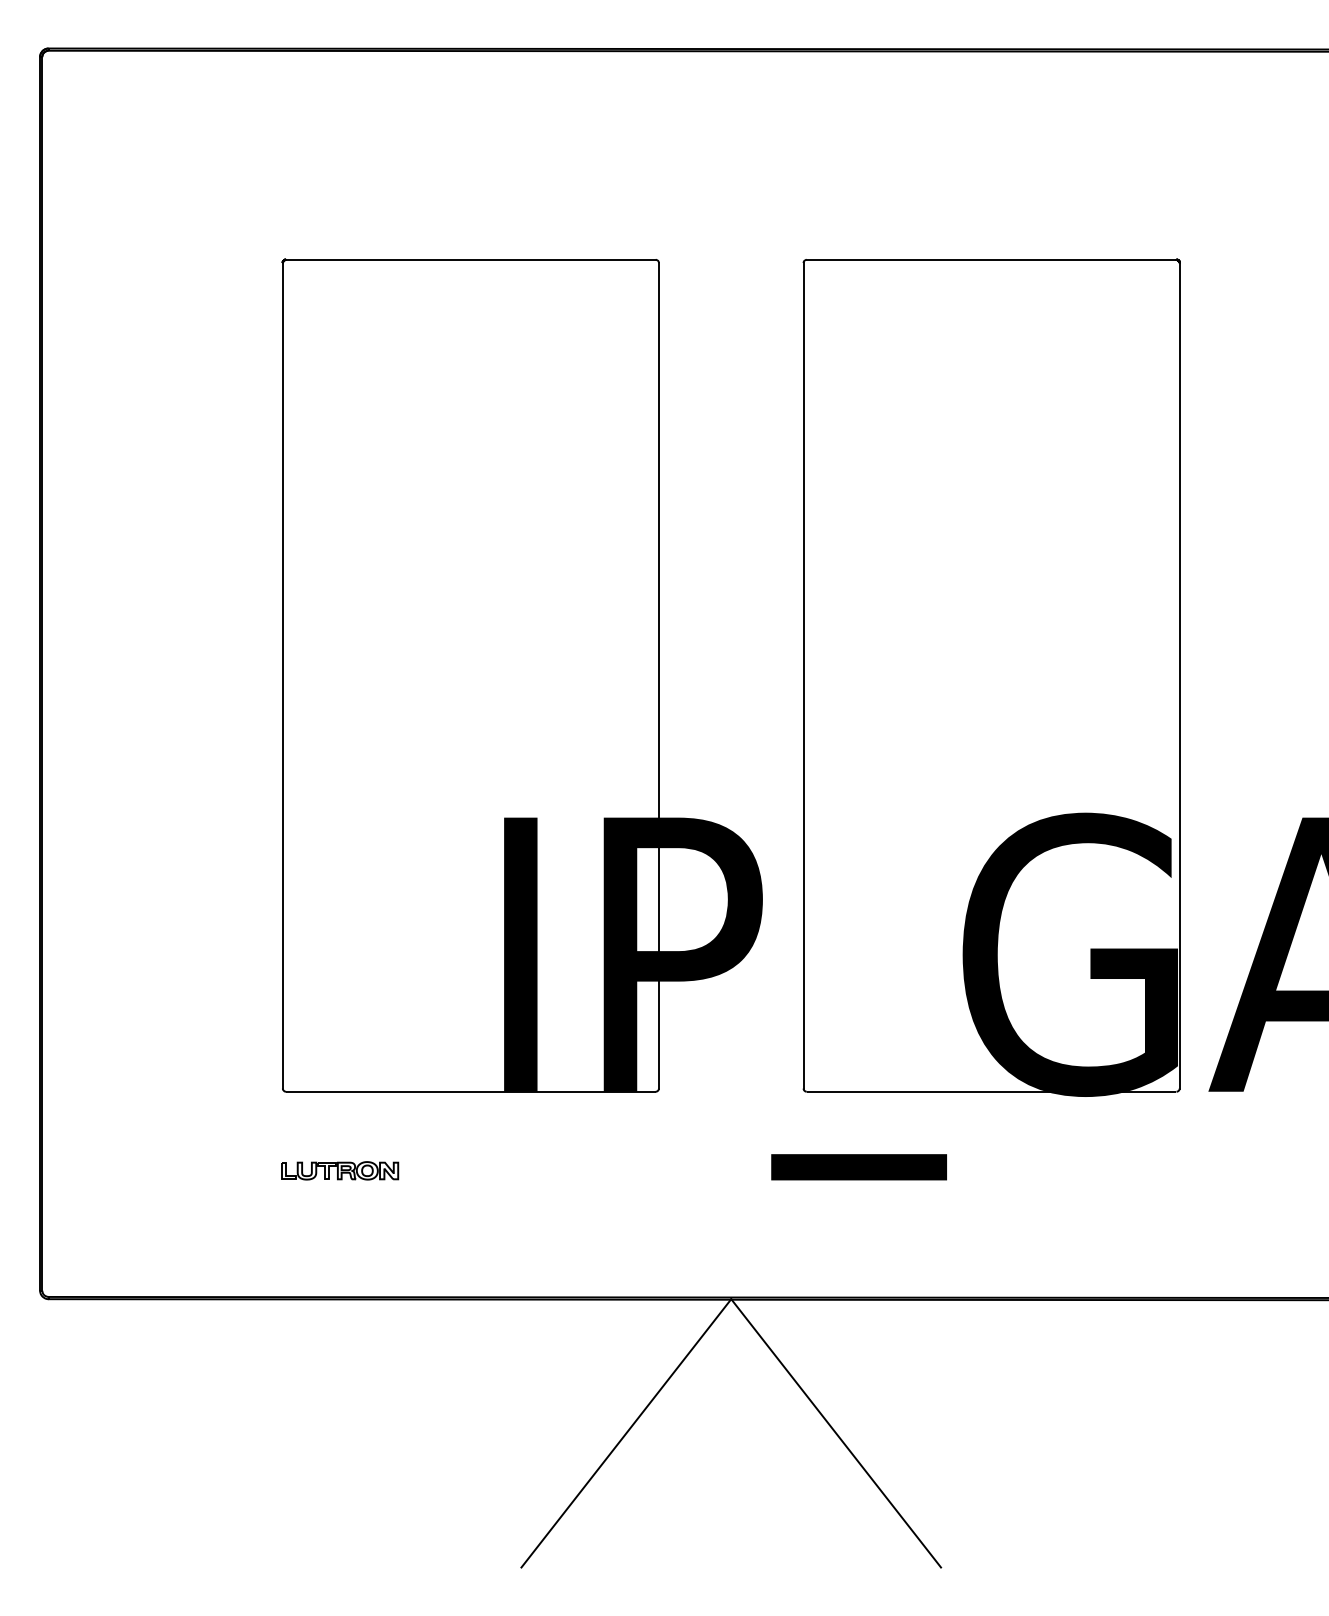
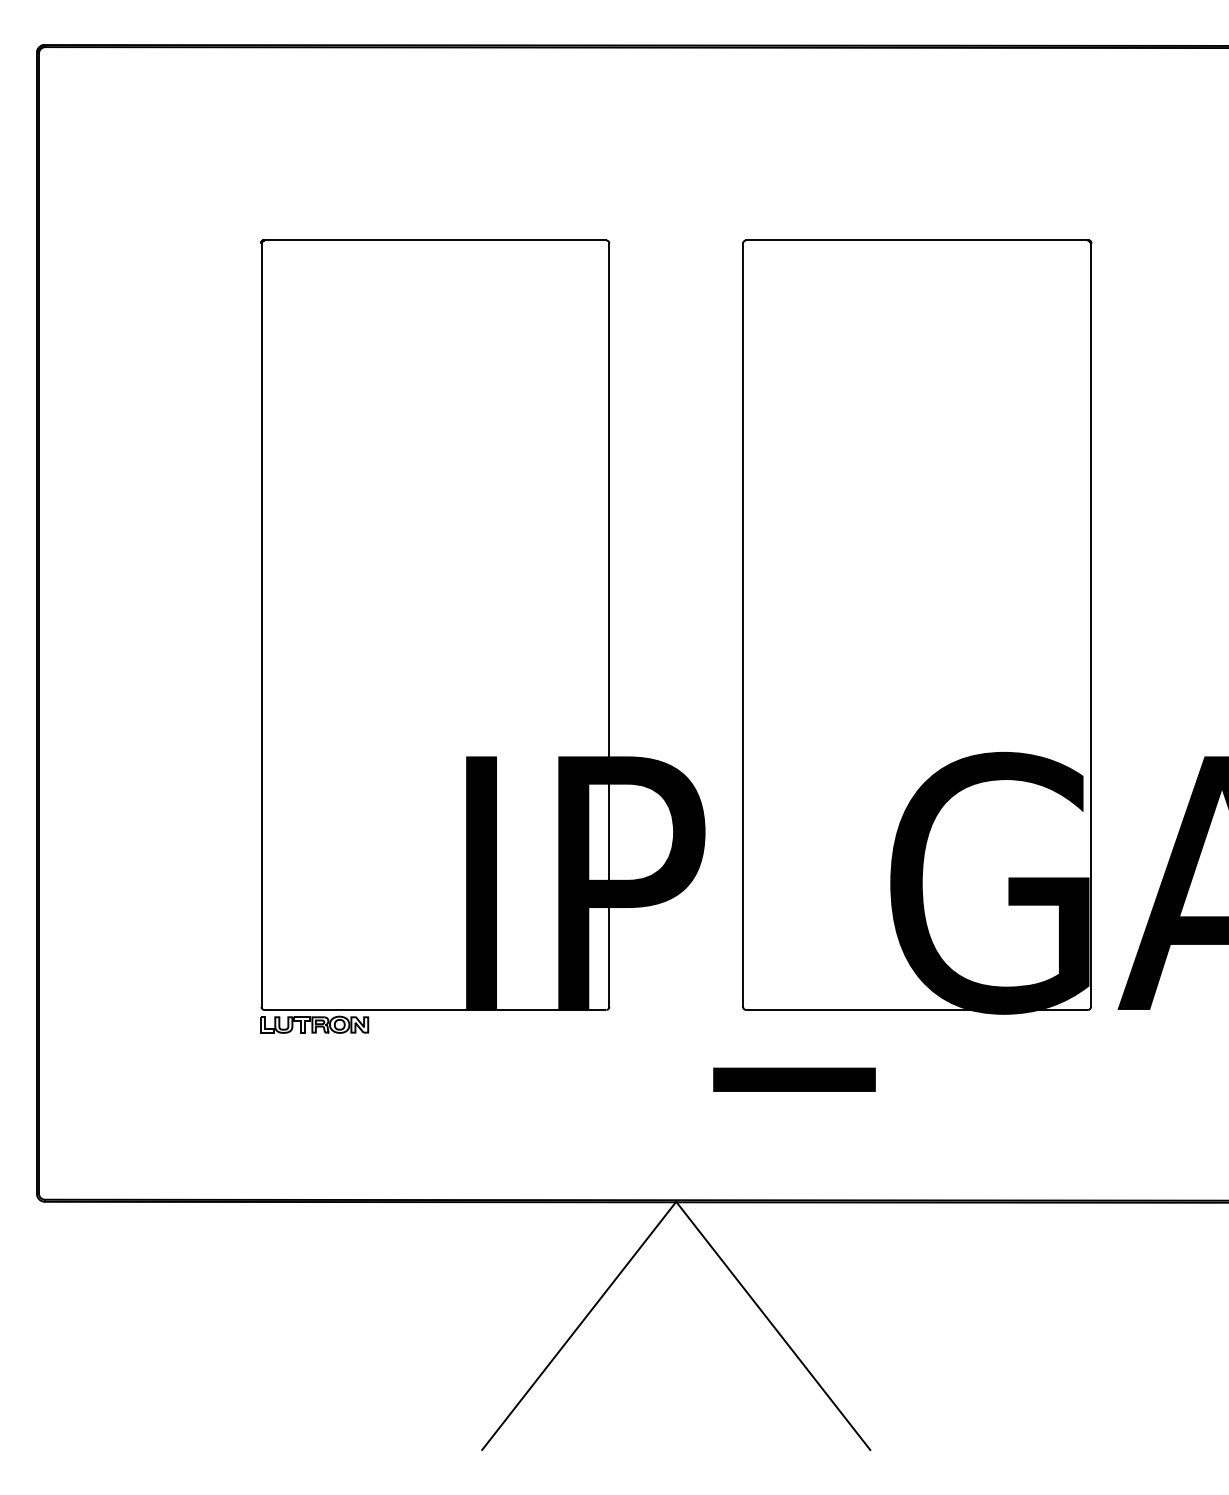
part: (340, 1170) -> (314, 1024), moved

